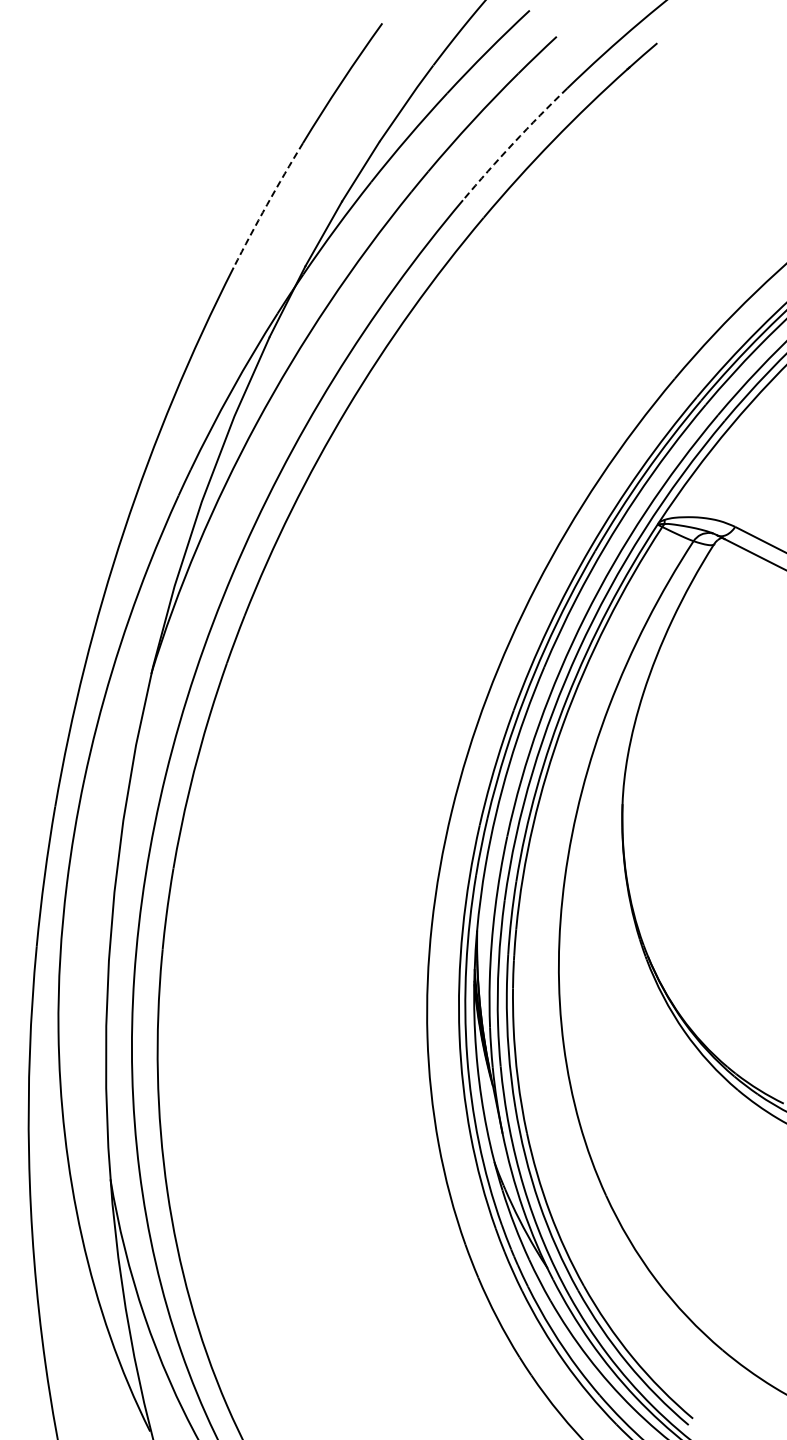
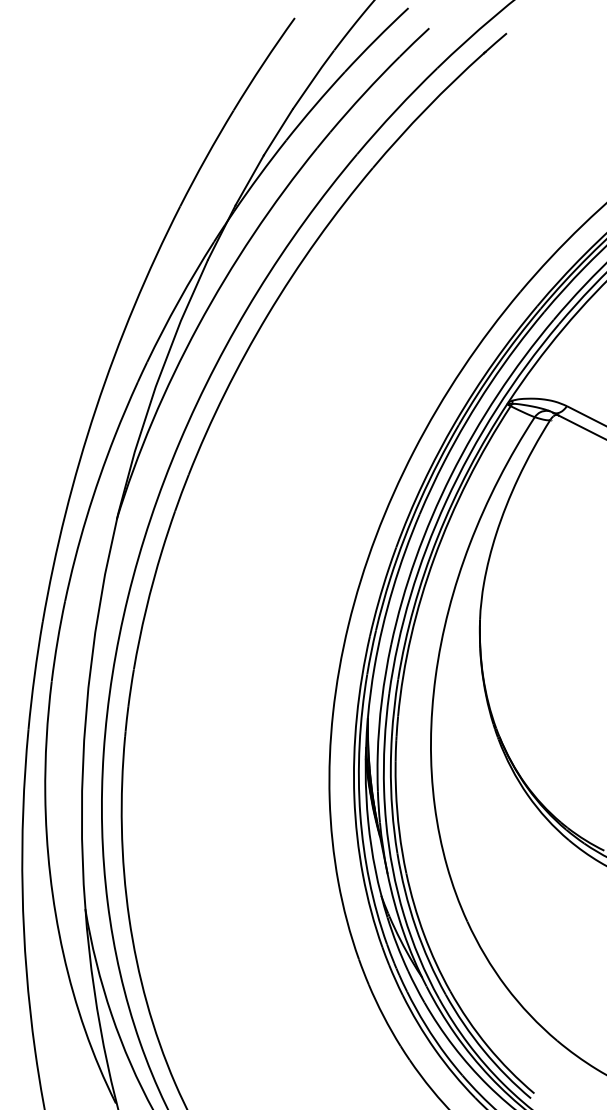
arc: (513, 143) -> (395, 110), dashed -> solid
arc: (267, 204) -> (206, 157), dashed -> solid

